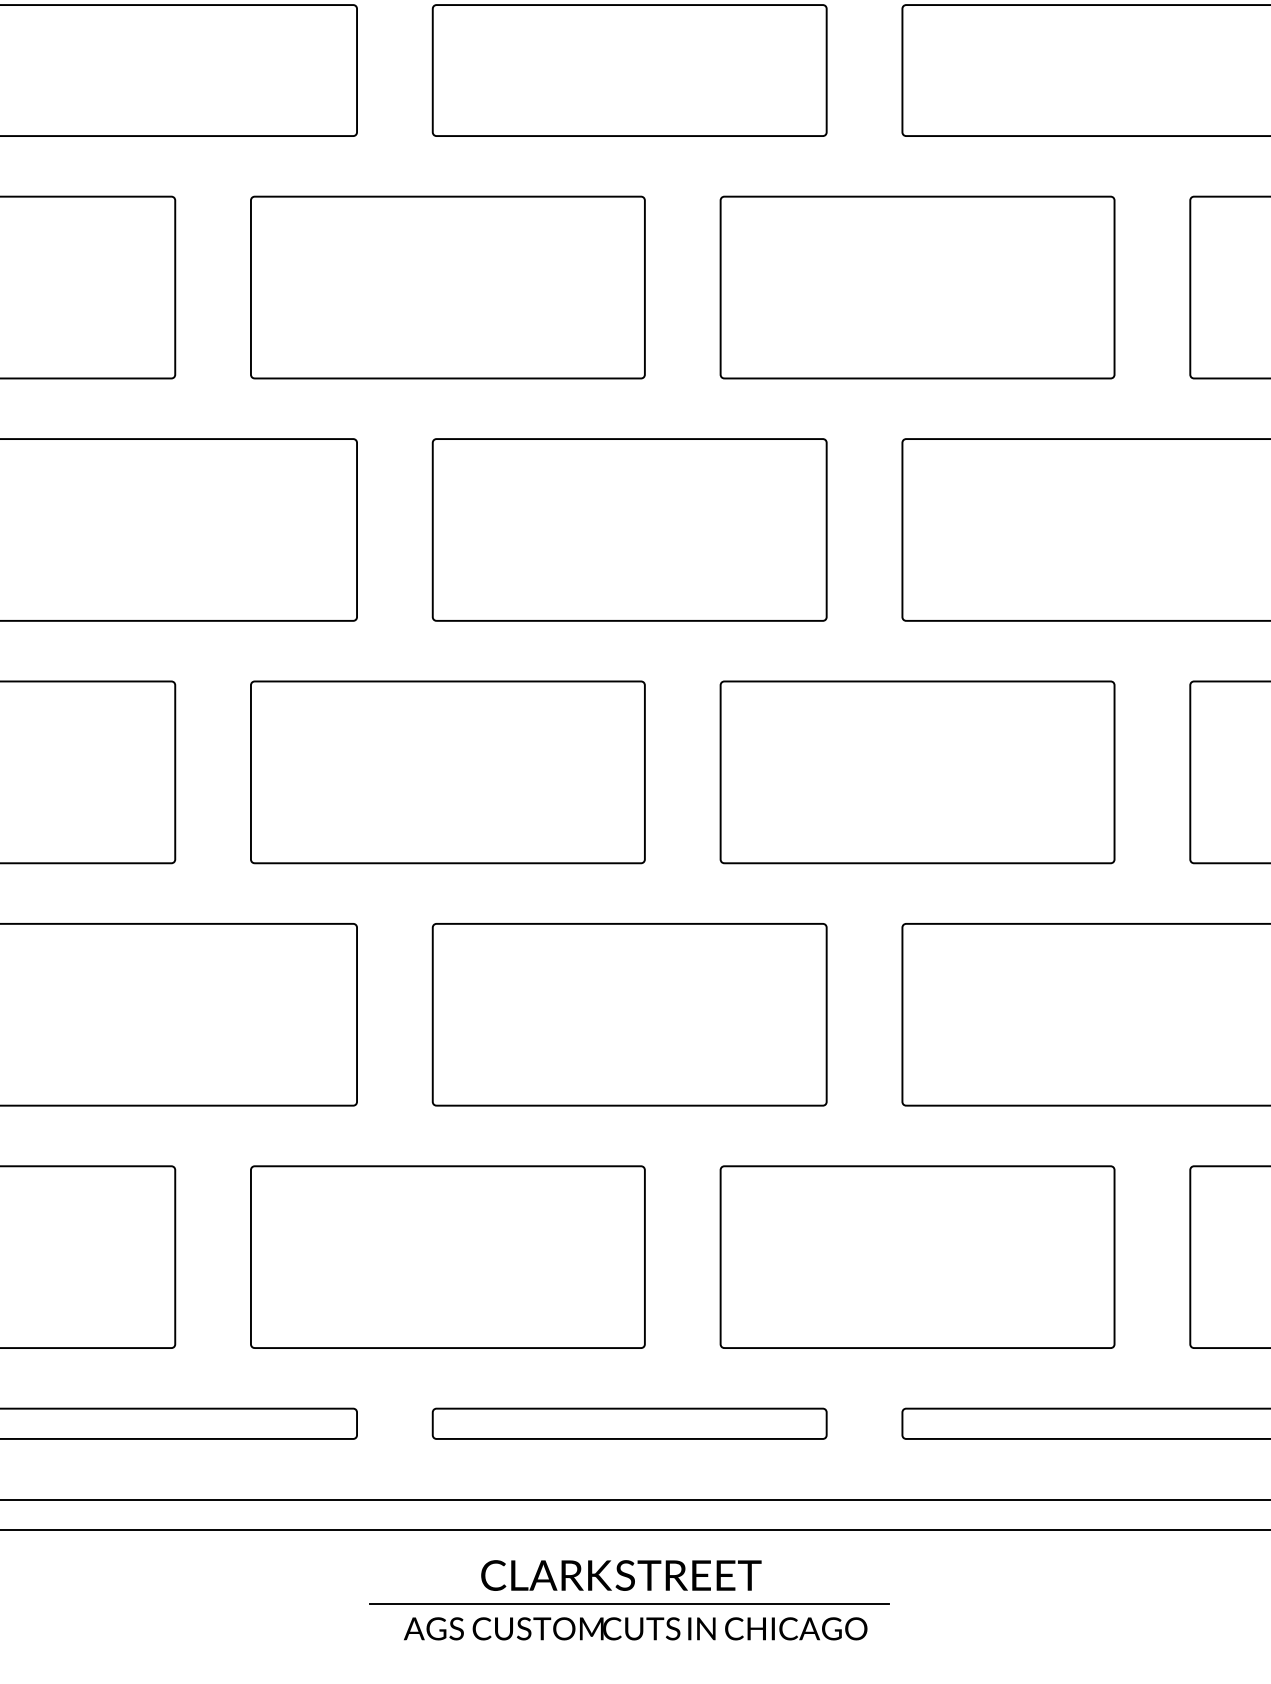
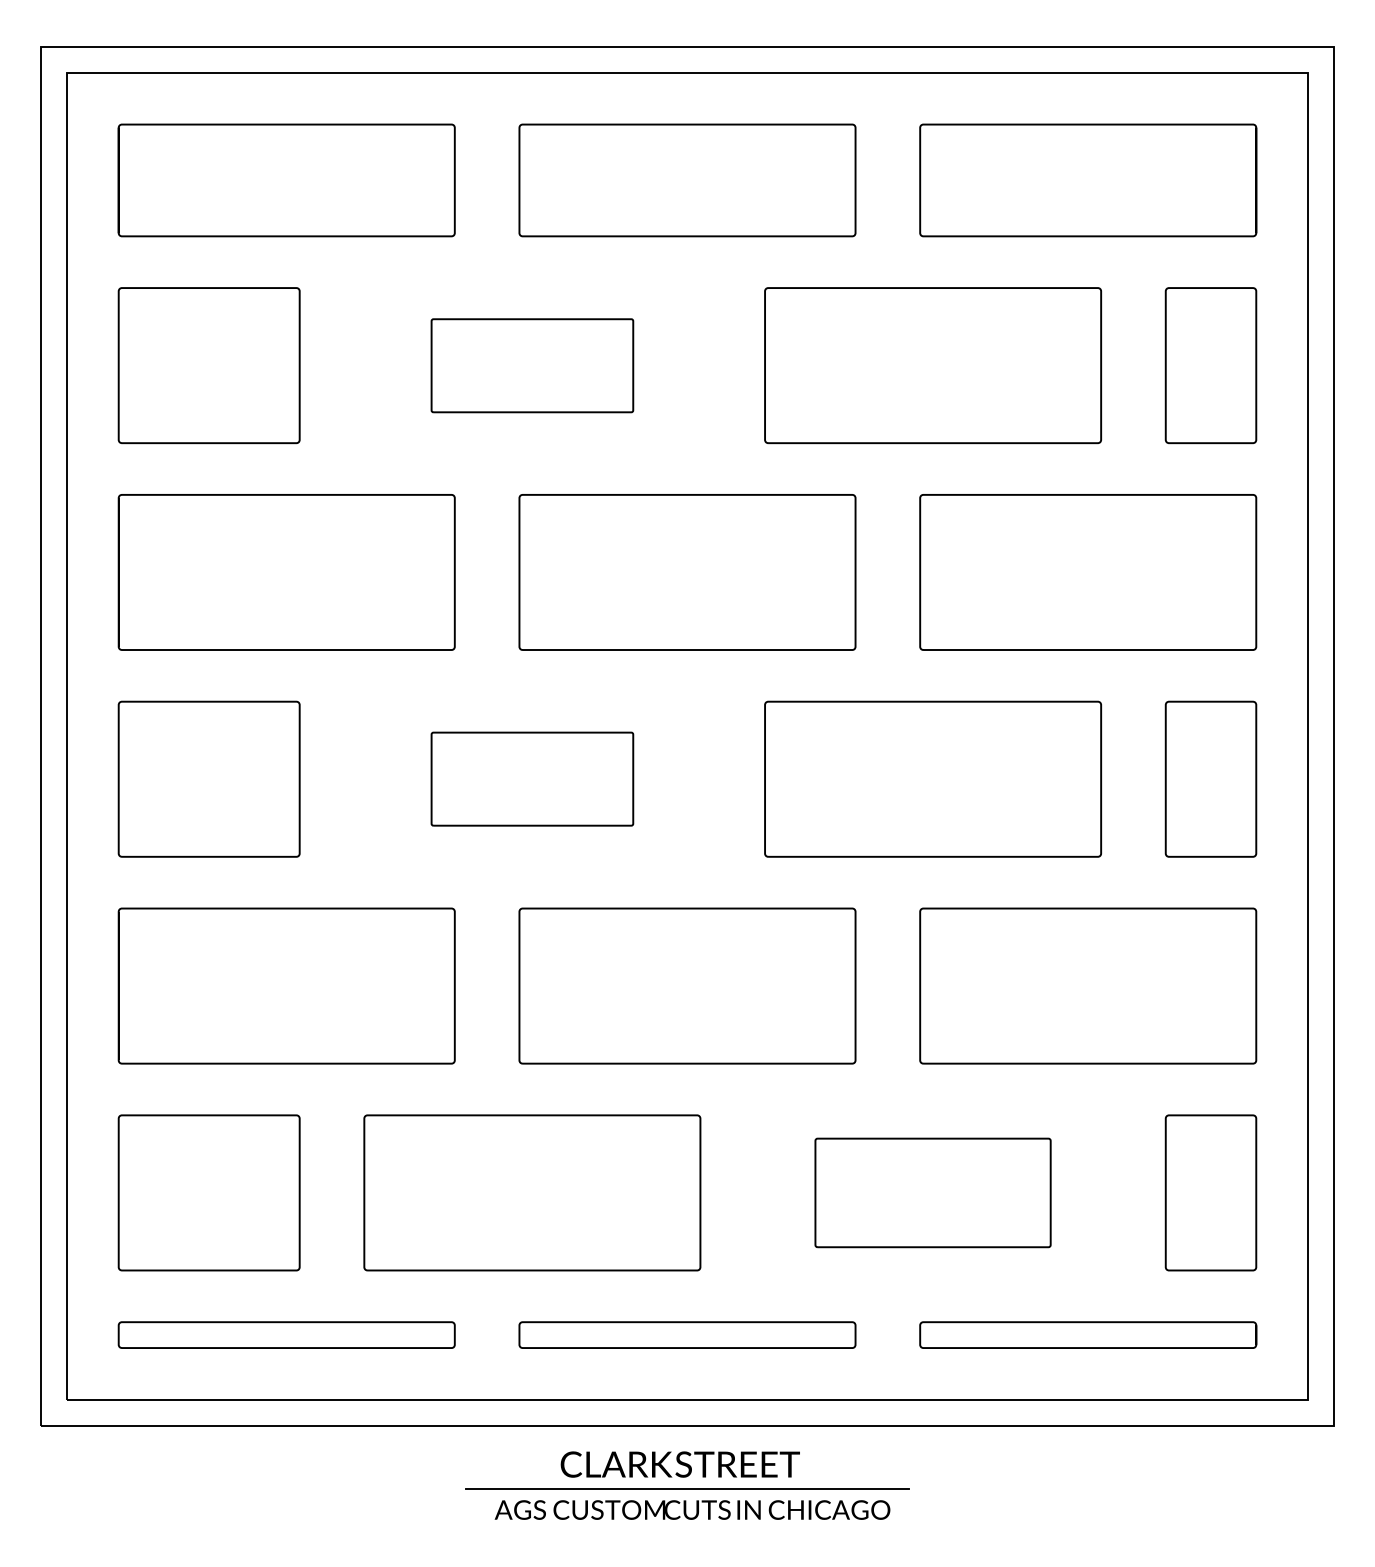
part: (448, 287) -> (532, 365), size x0.6
part: (448, 771) -> (532, 778), size x0.6
part: (916, 1256) -> (932, 1192), size x0.7

